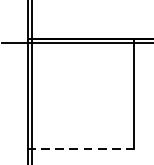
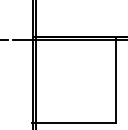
line: (79, 149) -> (73, 123), dashed -> solid

